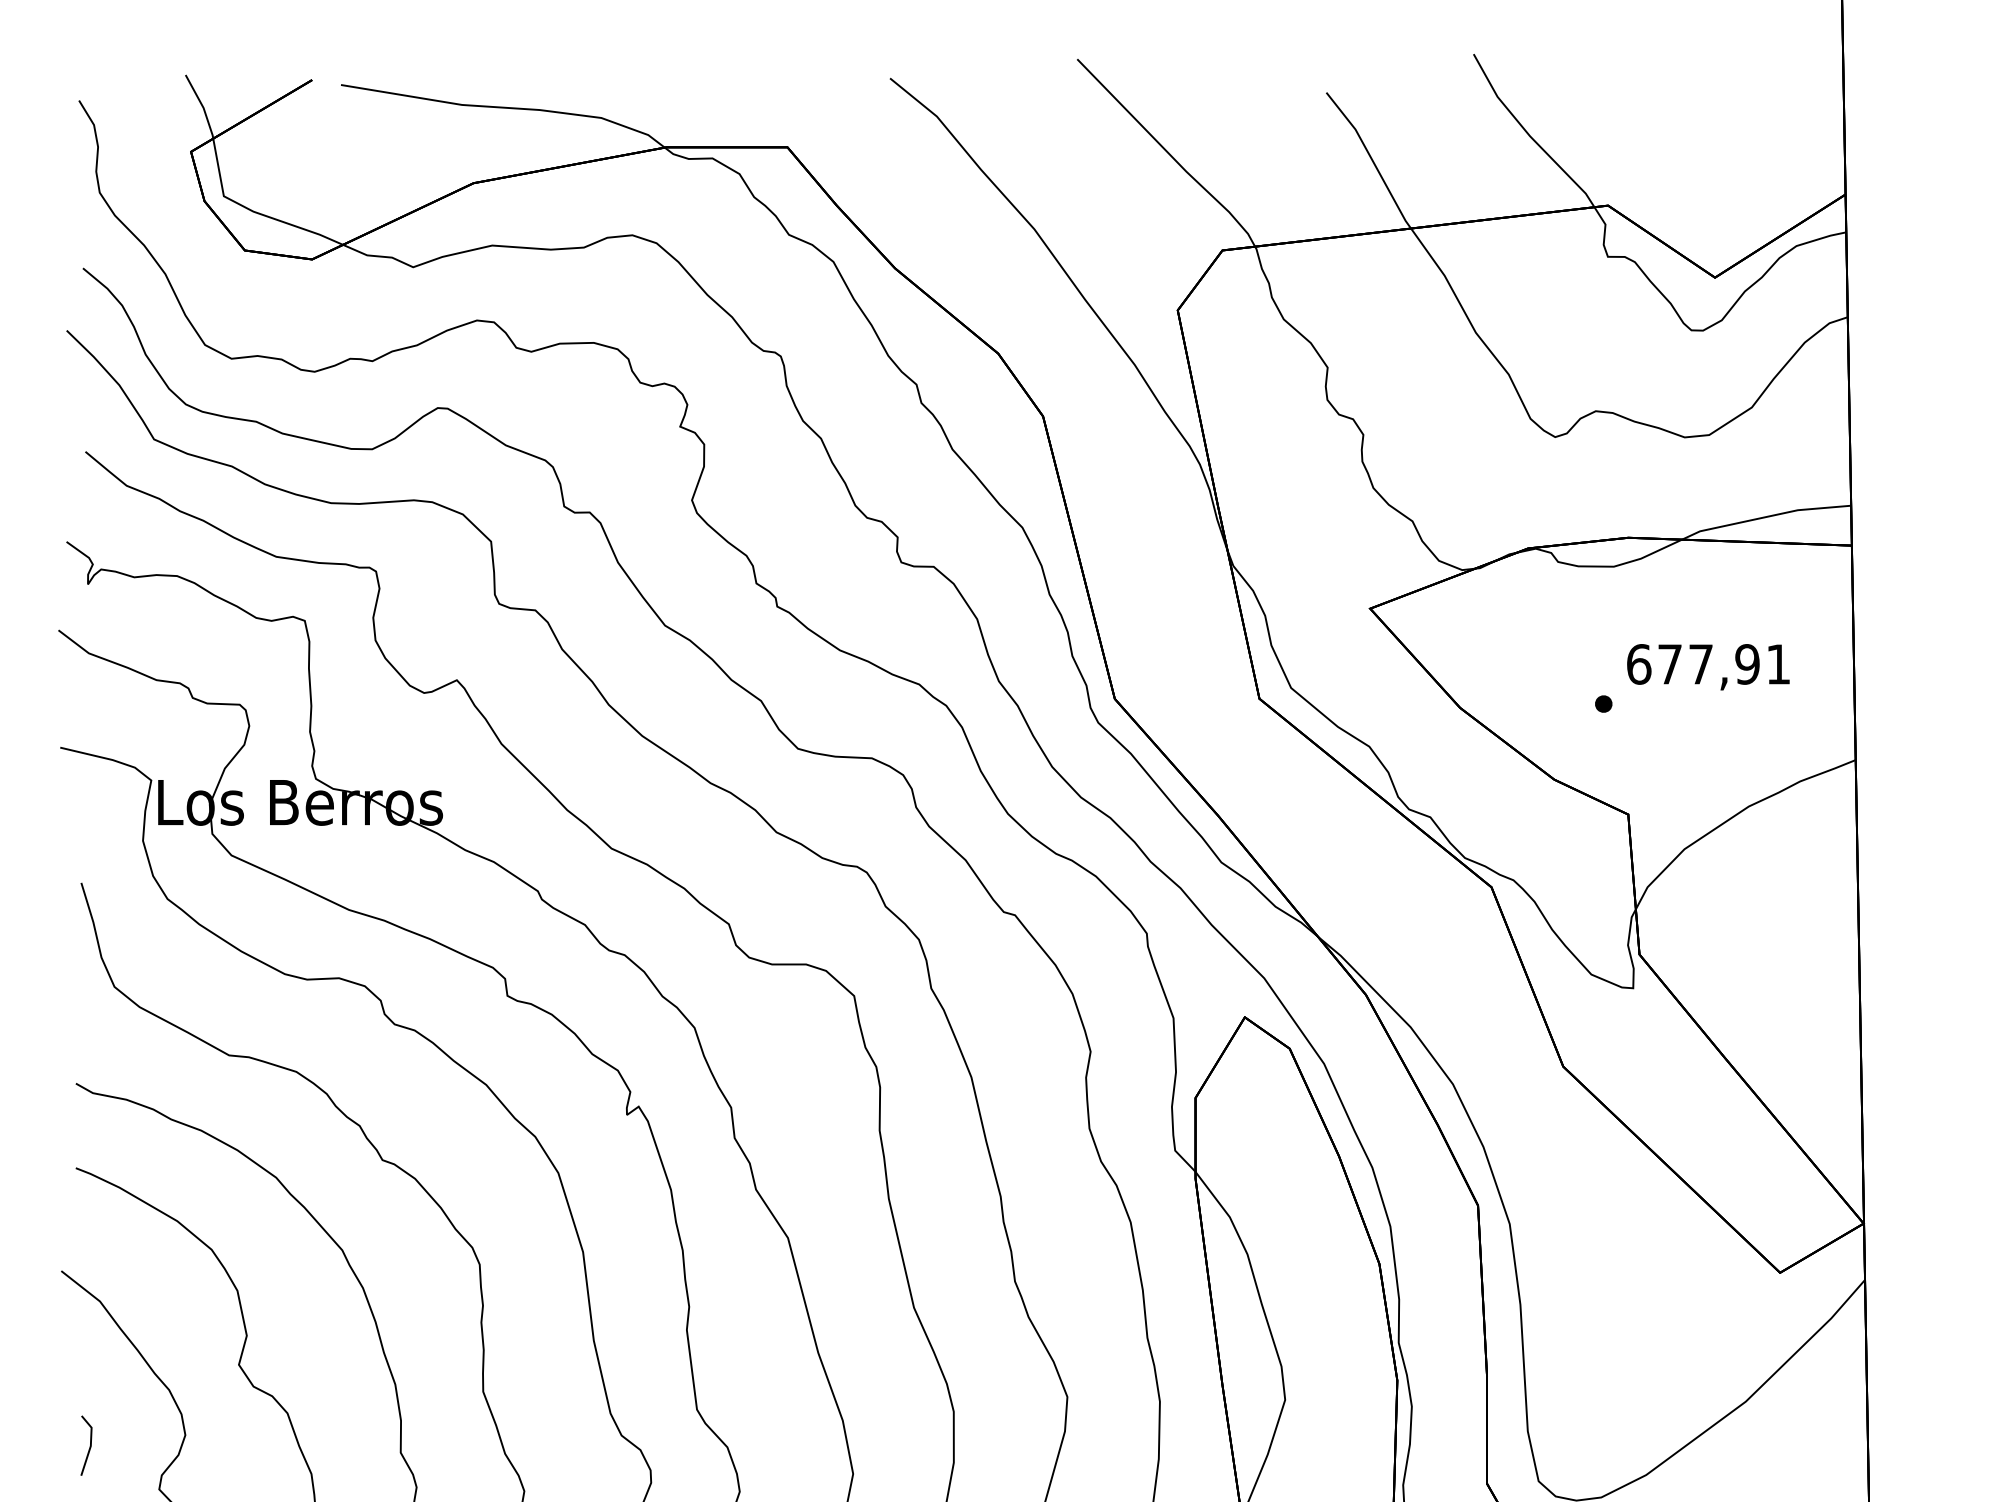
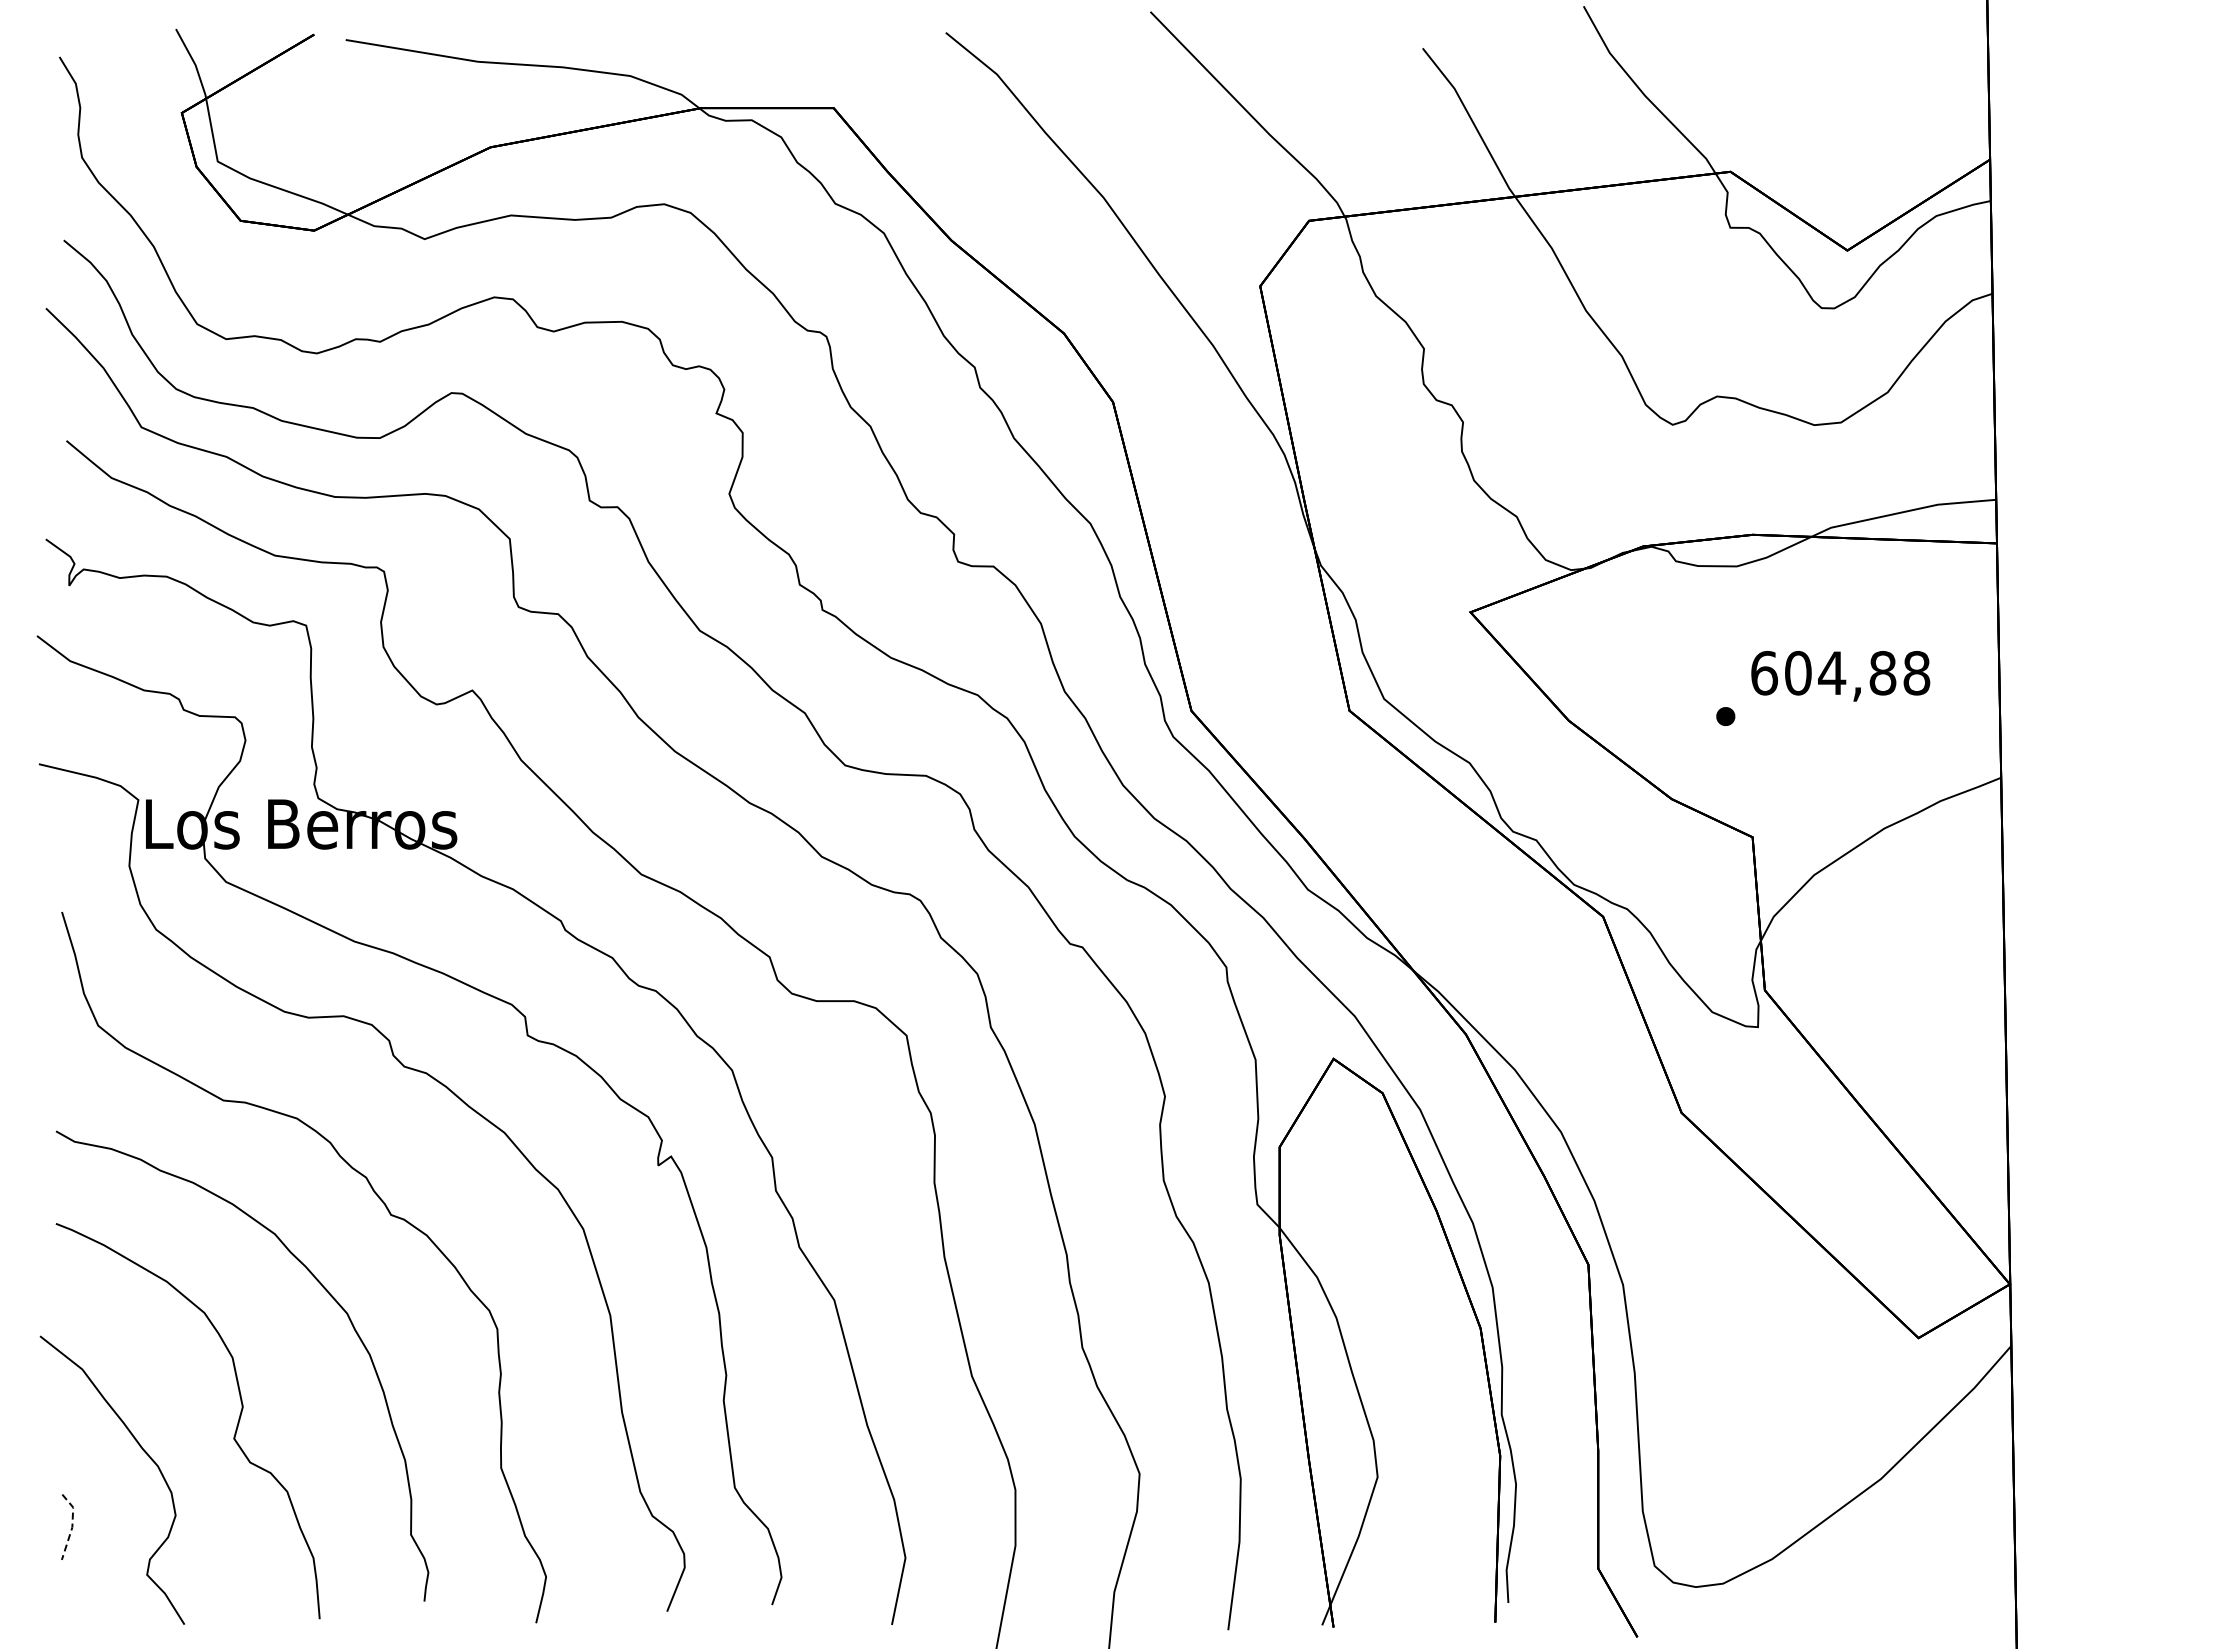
text: (1724, 663) -> (1857, 672), 677,91 -> 604,88
line: (90, 1445) -> (72, 1526), solid -> dashed

